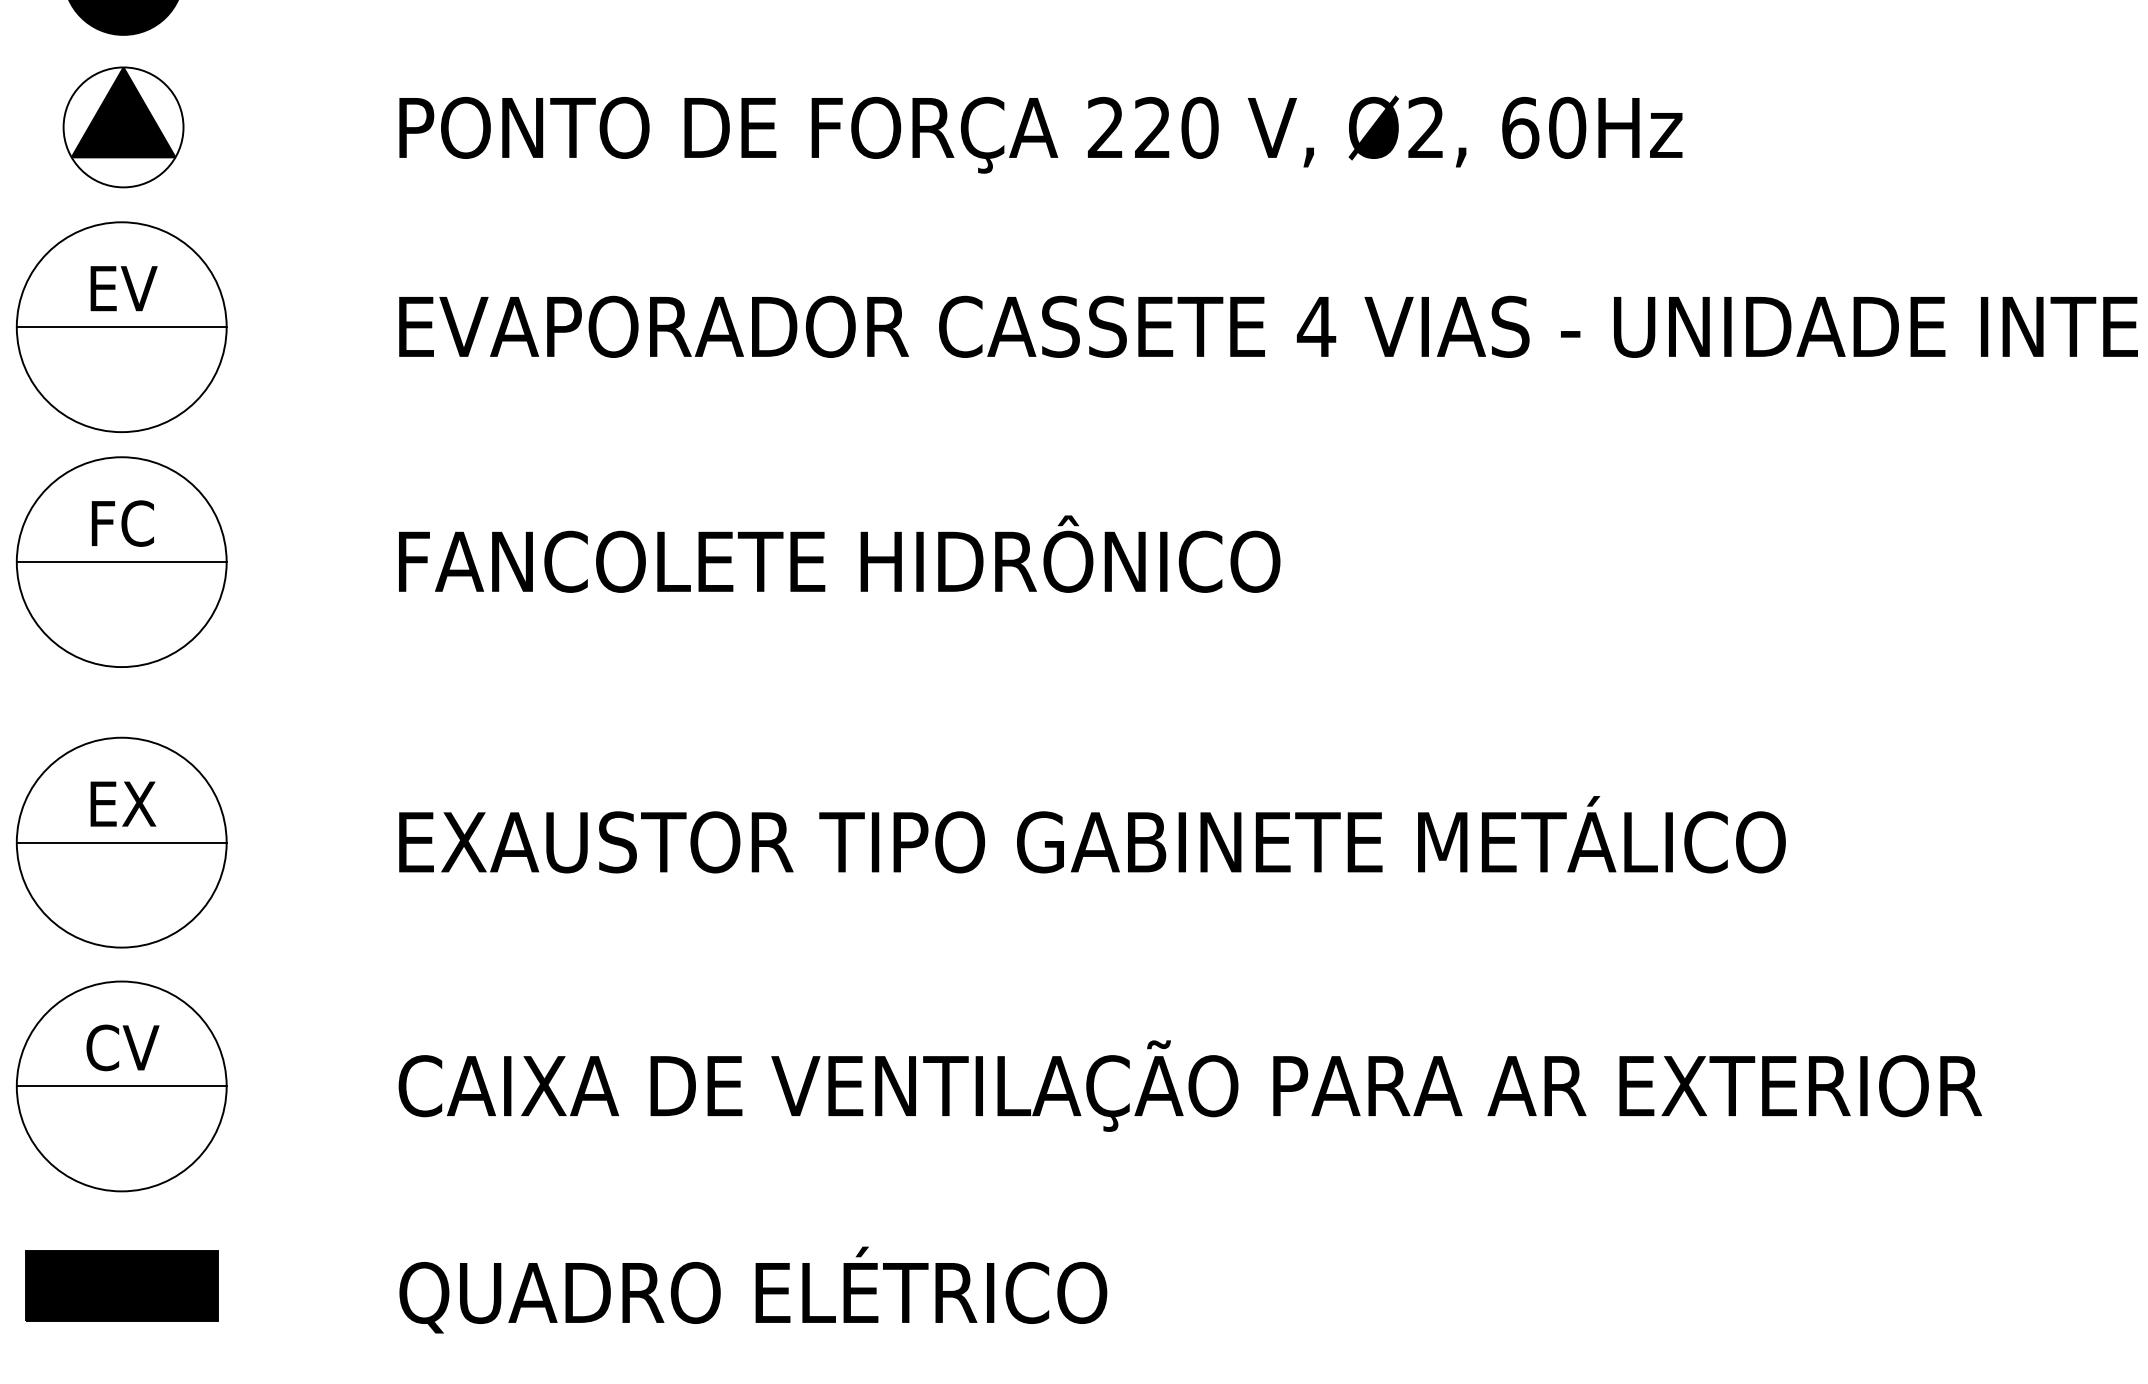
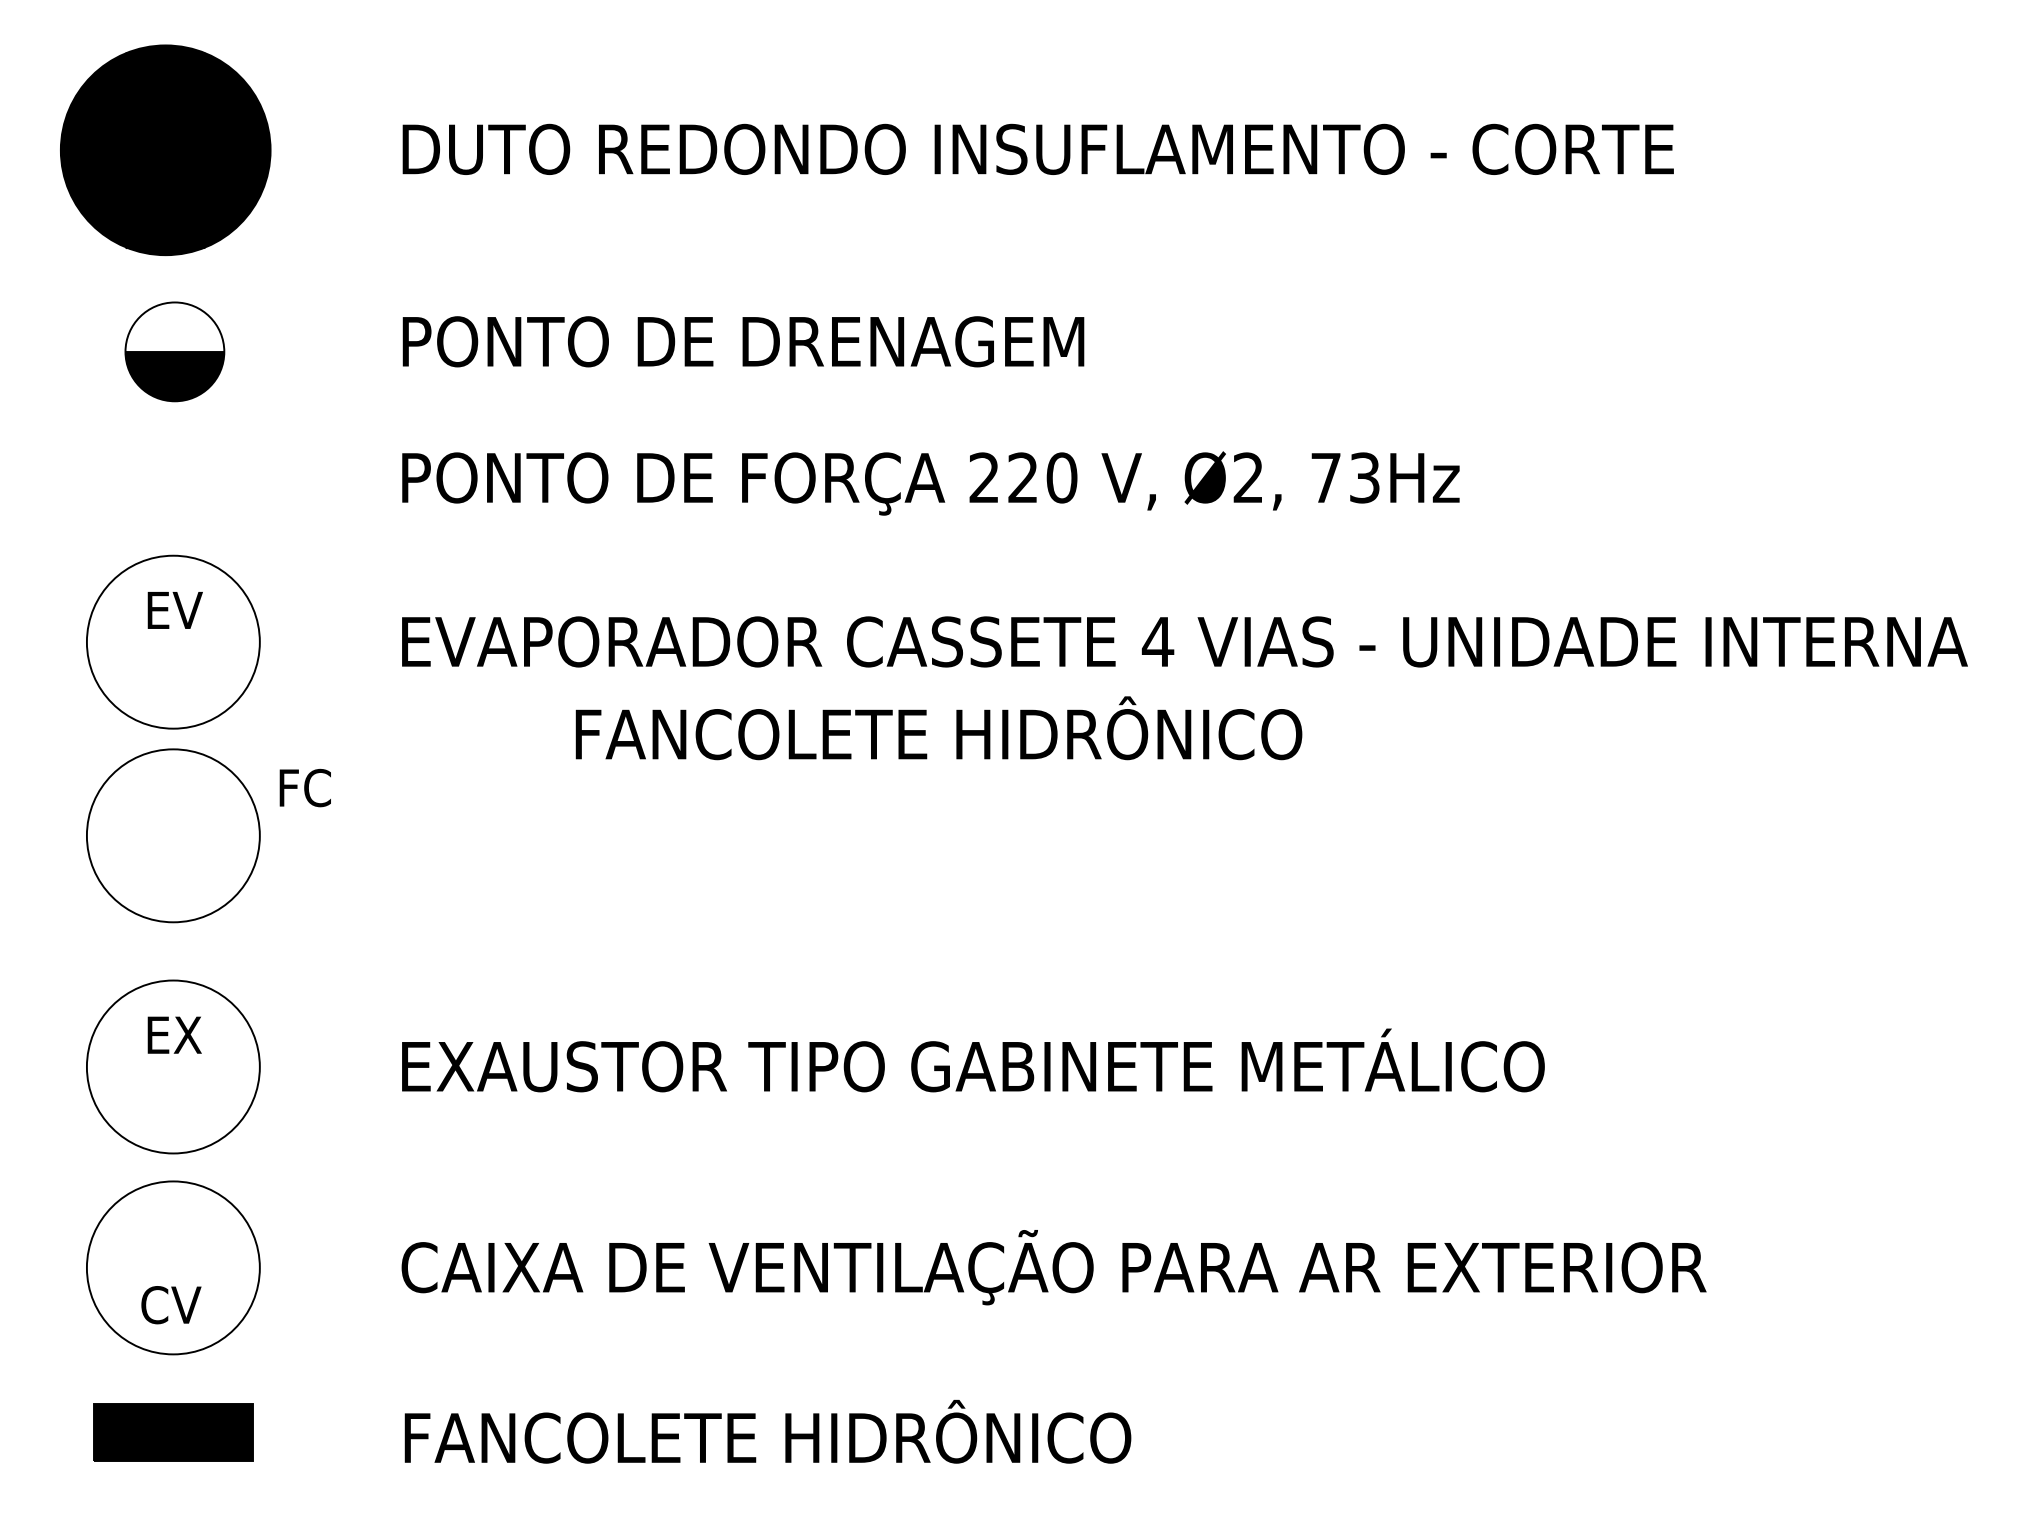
part: (123, 127) -> (174, 477), removed
text: (1543, 127) -> (1345, 477), 60Hz -> 73Hz
line: (120, 327) -> (172, 642), removed
text: (121, 522) -> (304, 787), moved
text: (838, 554) -> (938, 728), moved
line: (120, 561) -> (172, 835), removed
line: (120, 843) -> (172, 1067), removed
text: (123, 1048) -> (171, 1305), moved
line: (120, 1085) -> (172, 1267), removed
text: (841, 1289) -> (766, 1435), QUADRO ELÉTRICO -> FANCOLETE HIDRÔNICO

